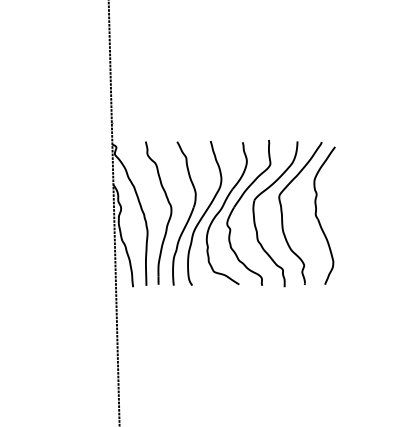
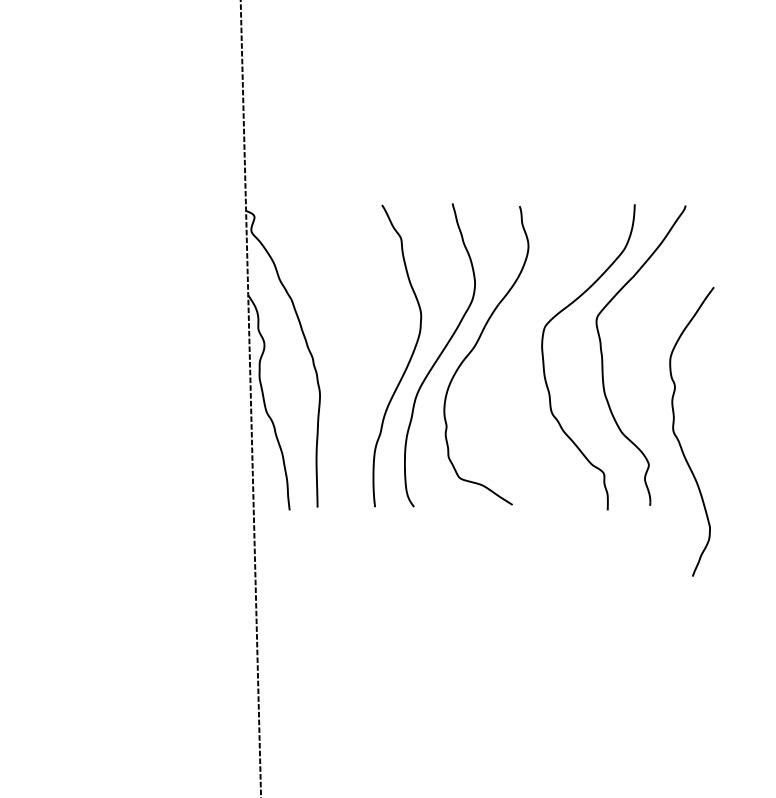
part: (237, 204) -> (508, 336), removed
part: (169, 216) -> (365, 361), removed
part: (319, 219) -> (680, 439), moved

